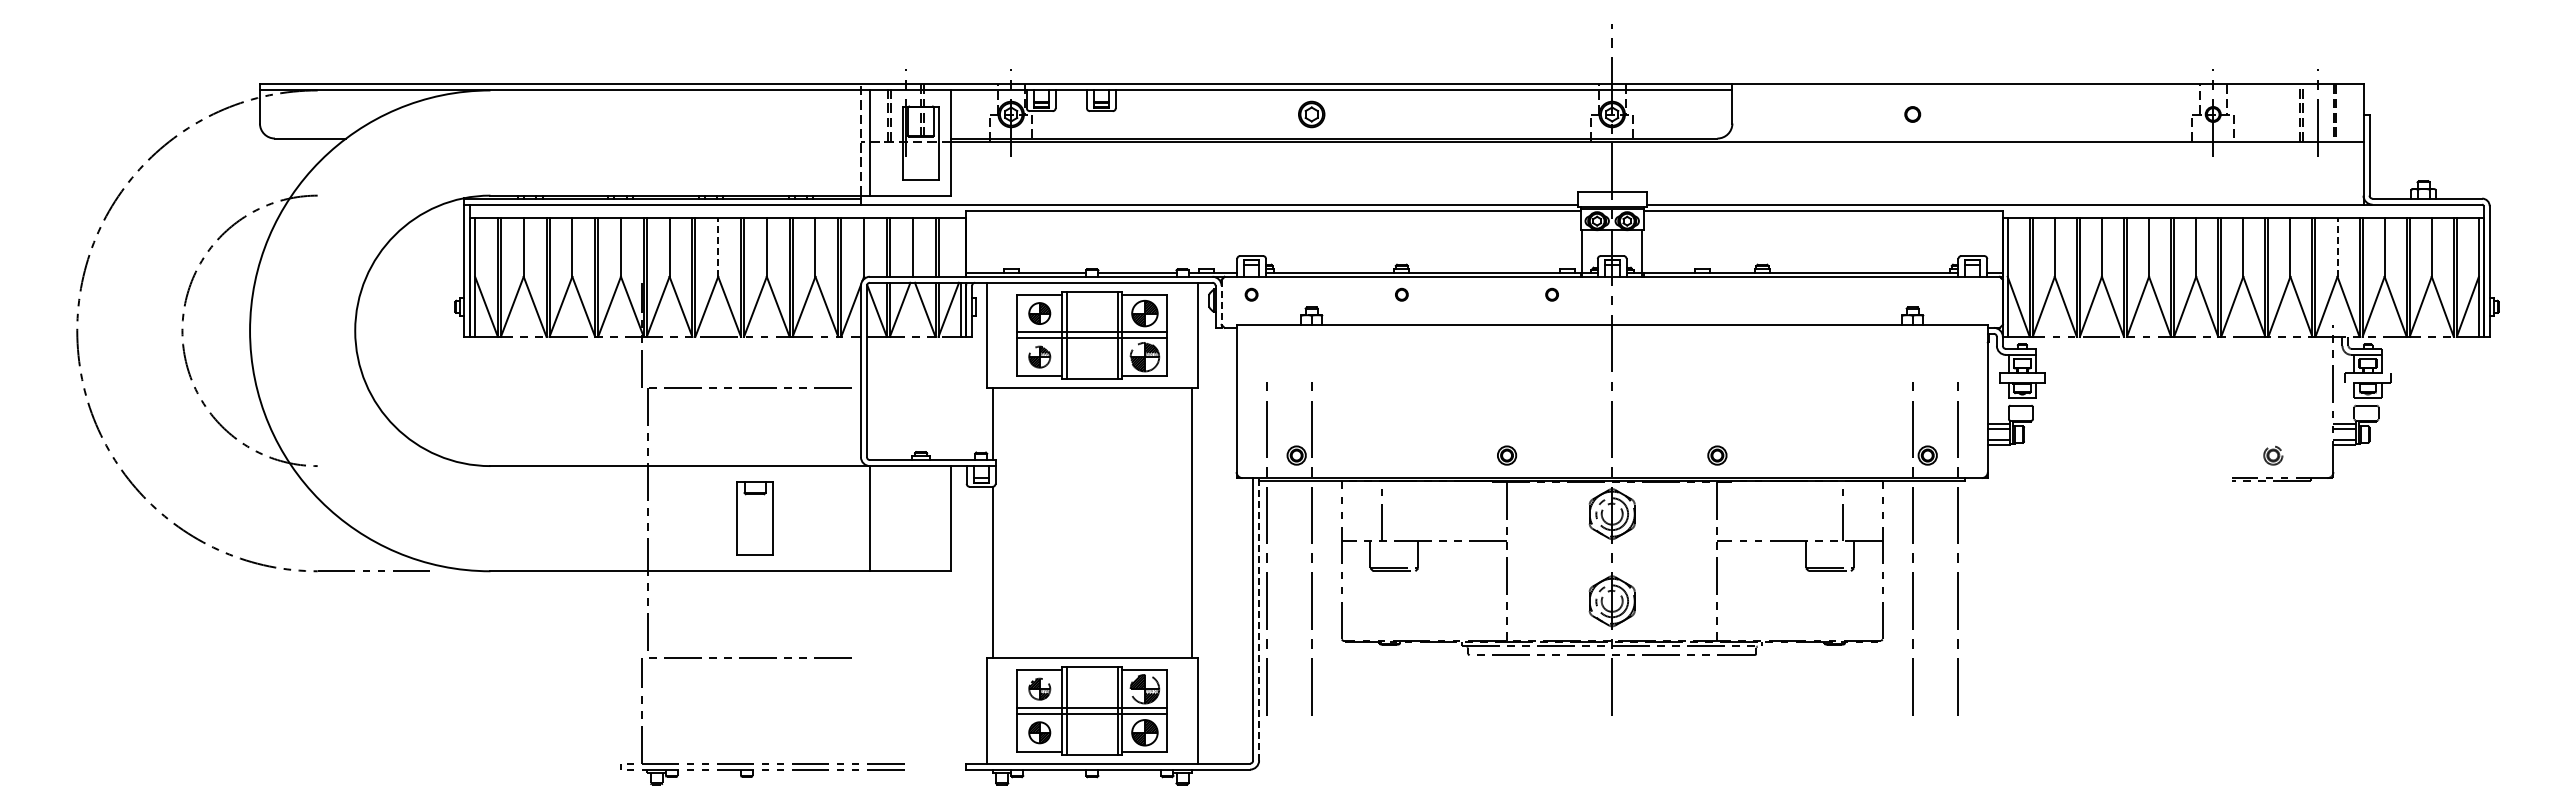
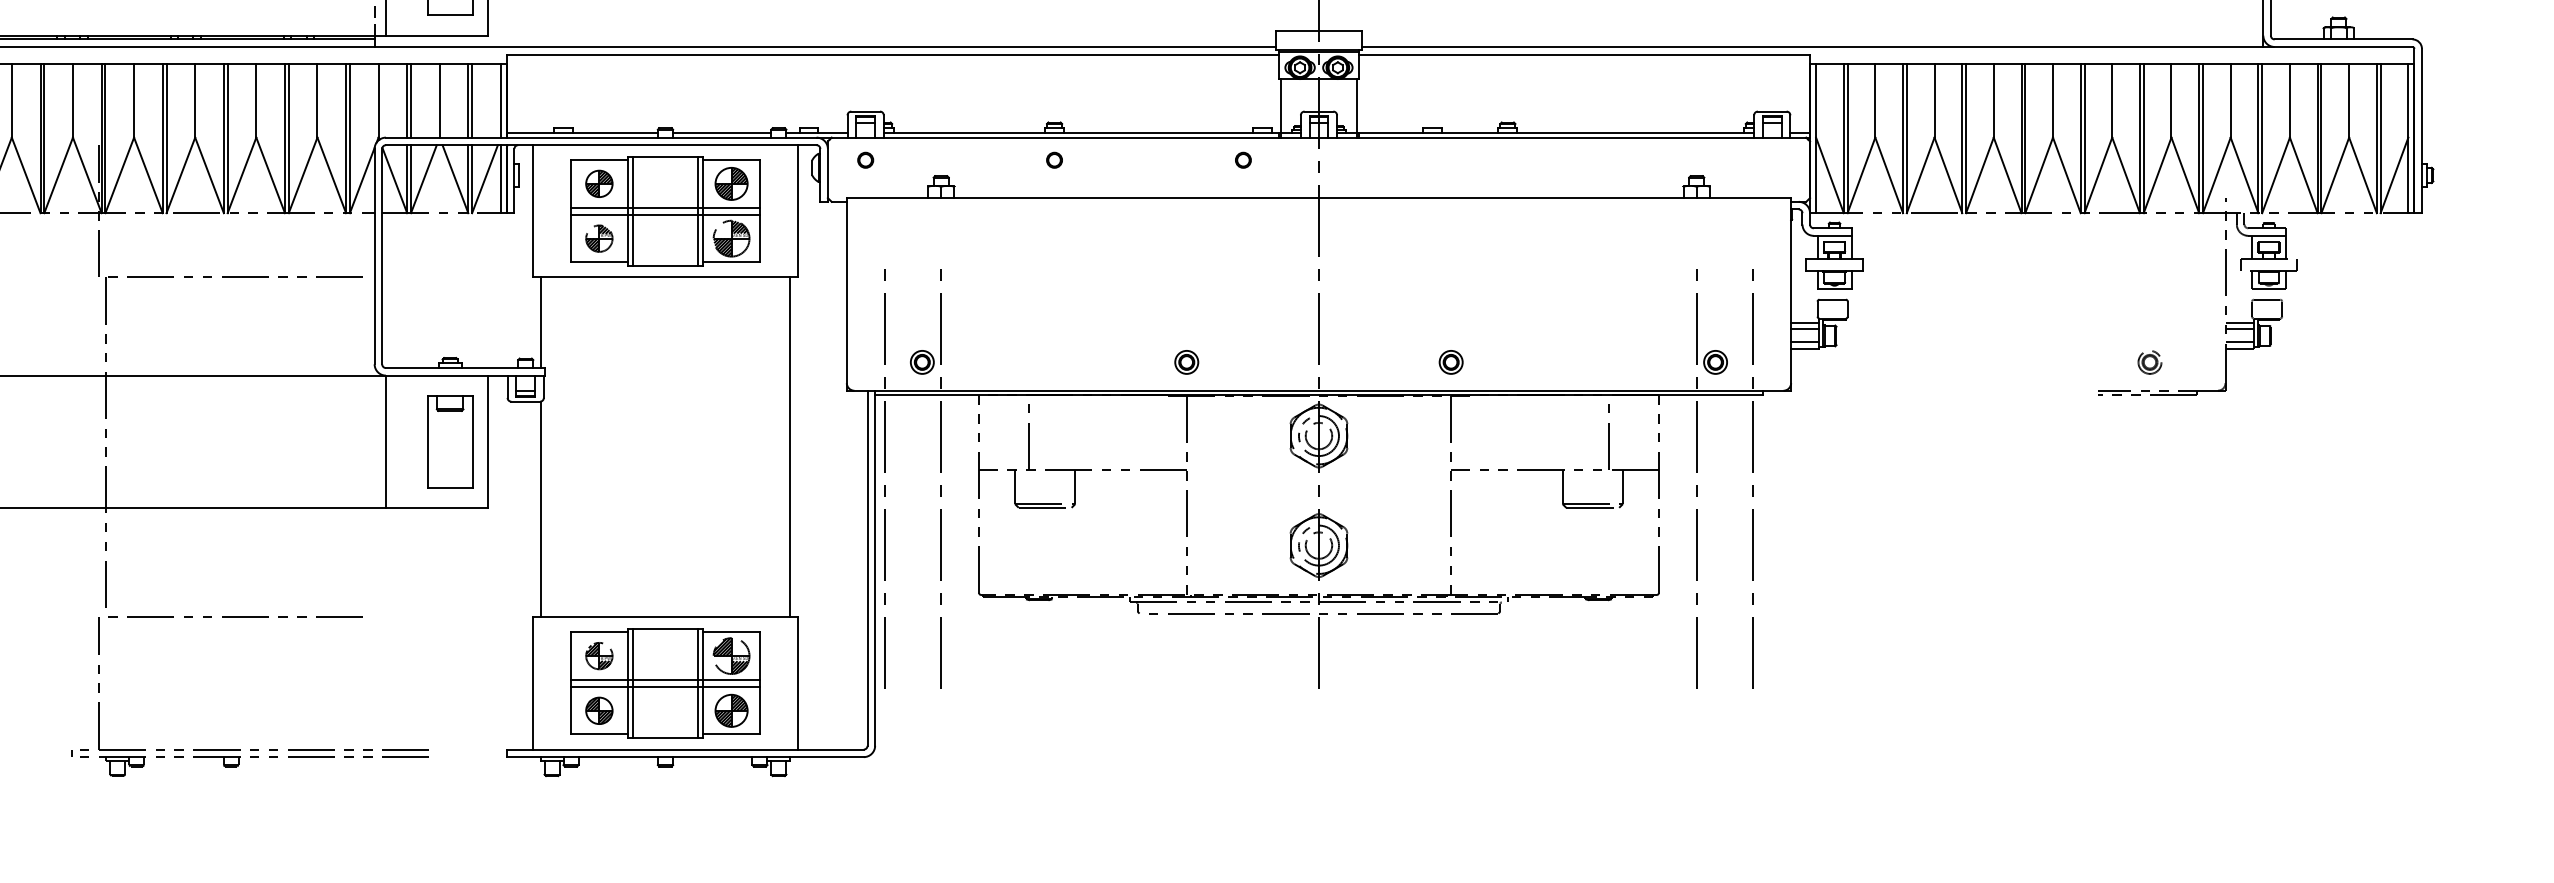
line: (718, 246) -> (195, 99), dashed -> solid
line: (2337, 246) -> (2230, 99), dashed -> solid
line: (961, 247) -> (501, 100), added
line: (1221, 304) -> (827, 172), dashed -> solid
part: (754, 518) -> (449, 441), moved
line: (1259, 618) -> (875, 567), dashed -> solid

